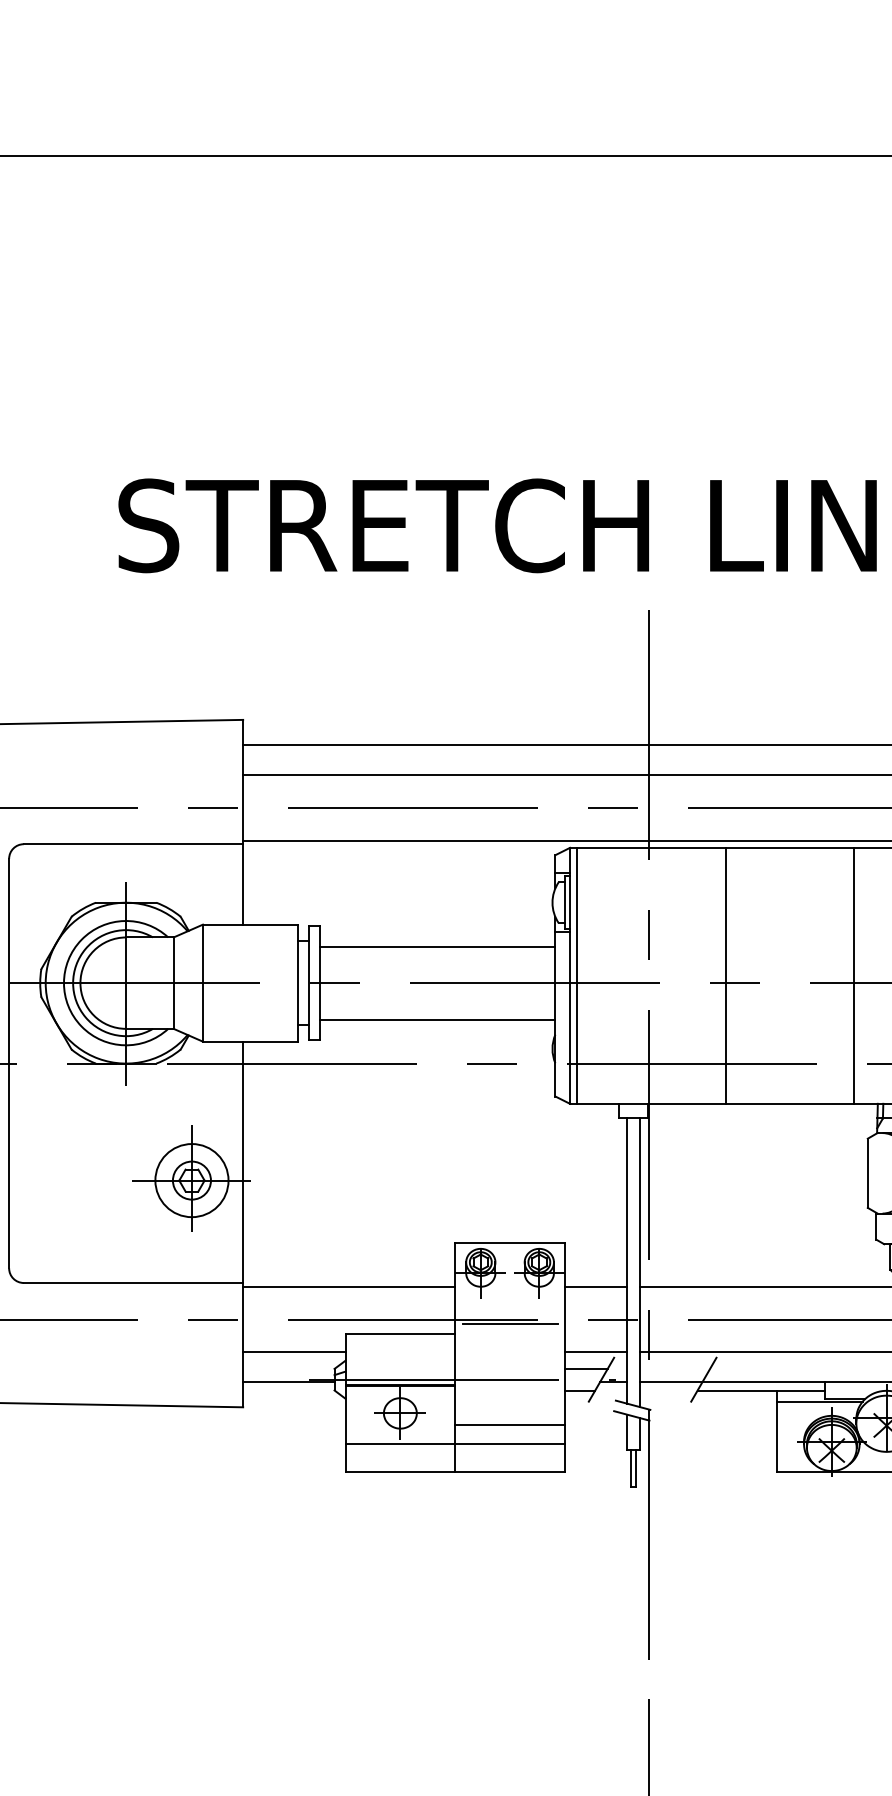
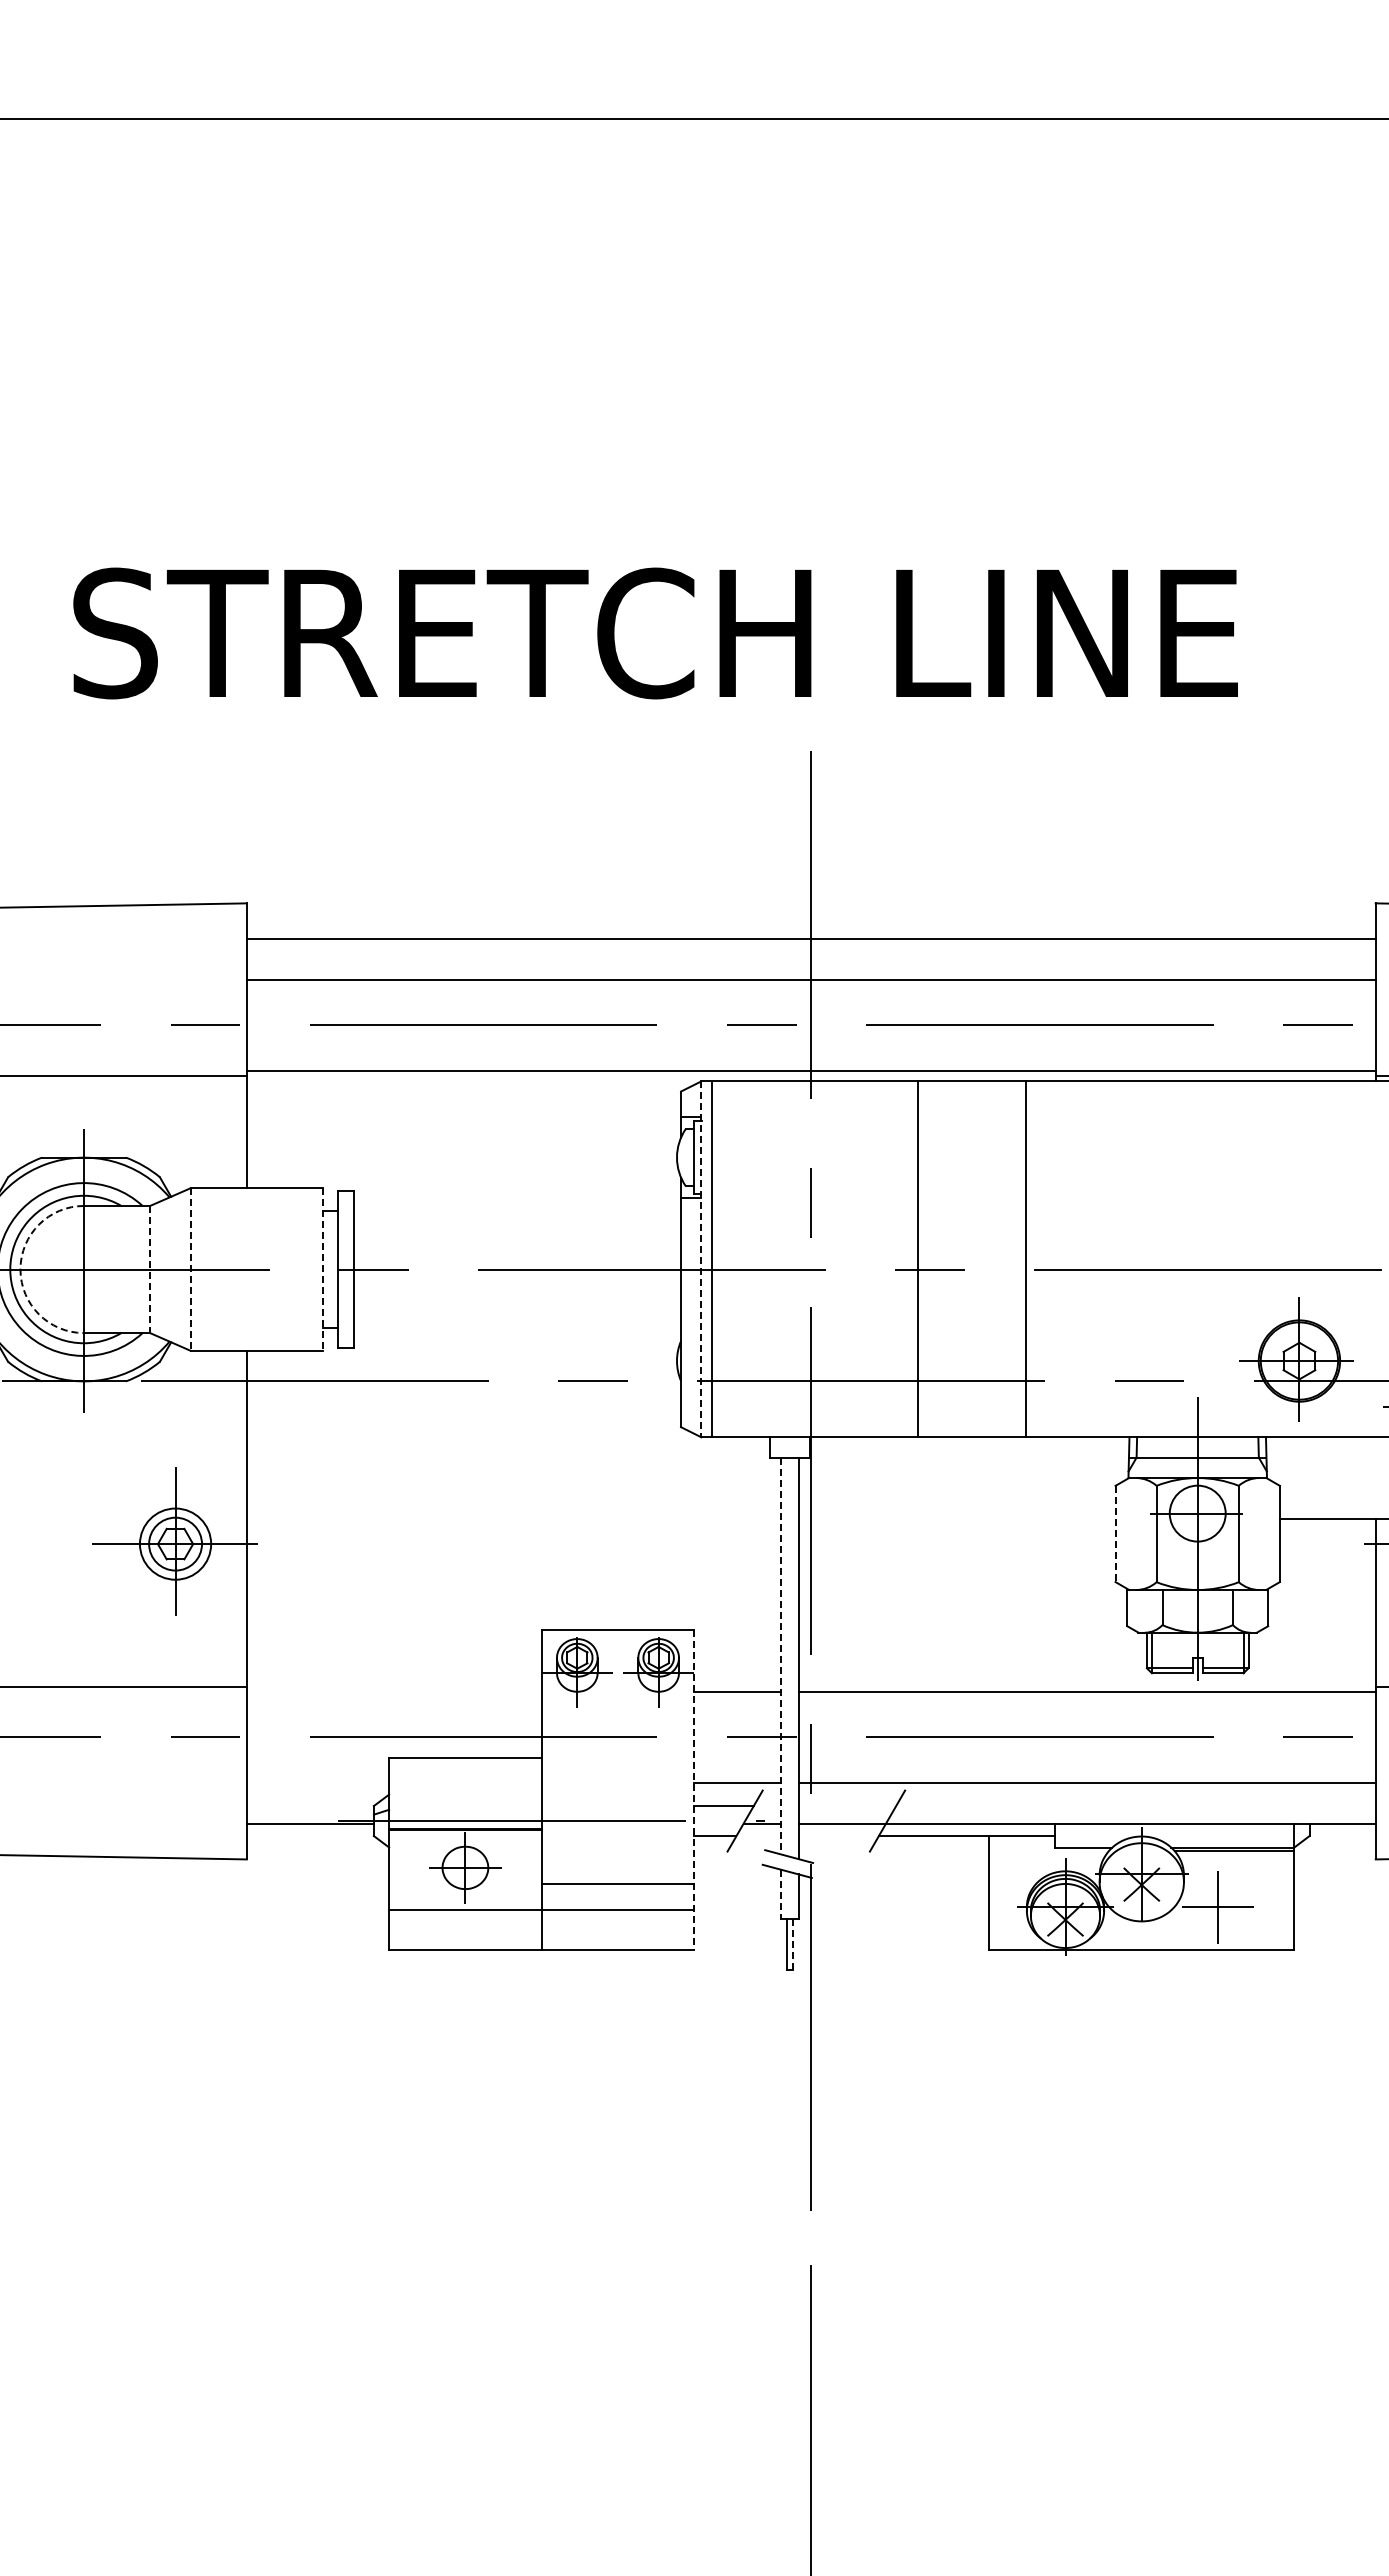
line: (437, 946) -> (517, 1218), removed
line: (570, 975) -> (701, 1259), solid -> dashed
line: (854, 975) -> (1026, 1259), moved
arc: (80, 983) -> (20, 1269), solid -> dashed
line: (173, 983) -> (150, 1269), solid -> dashed
line: (202, 983) -> (190, 1270), solid -> dashed
line: (298, 983) -> (323, 1270), solid -> dashed
line: (437, 1019) -> (517, 1320), removed
line: (867, 1173) -> (1115, 1534), solid -> dashed
circle: (191, 1180) -> (175, 1543), size x0.7
line: (626, 1261) -> (780, 1656), solid -> dashed
line: (348, 1286) -> (393, 1691), removed
line: (509, 1323) -> (617, 1742), removed
line: (294, 1352) -> (317, 1783), removed
line: (565, 1357) -> (694, 1789), solid -> dashed
line: (819, 1401) -> (1048, 1851), removed
line: (626, 1432) -> (780, 1894), solid -> dashed
line: (636, 1468) -> (793, 1944), solid -> dashed

